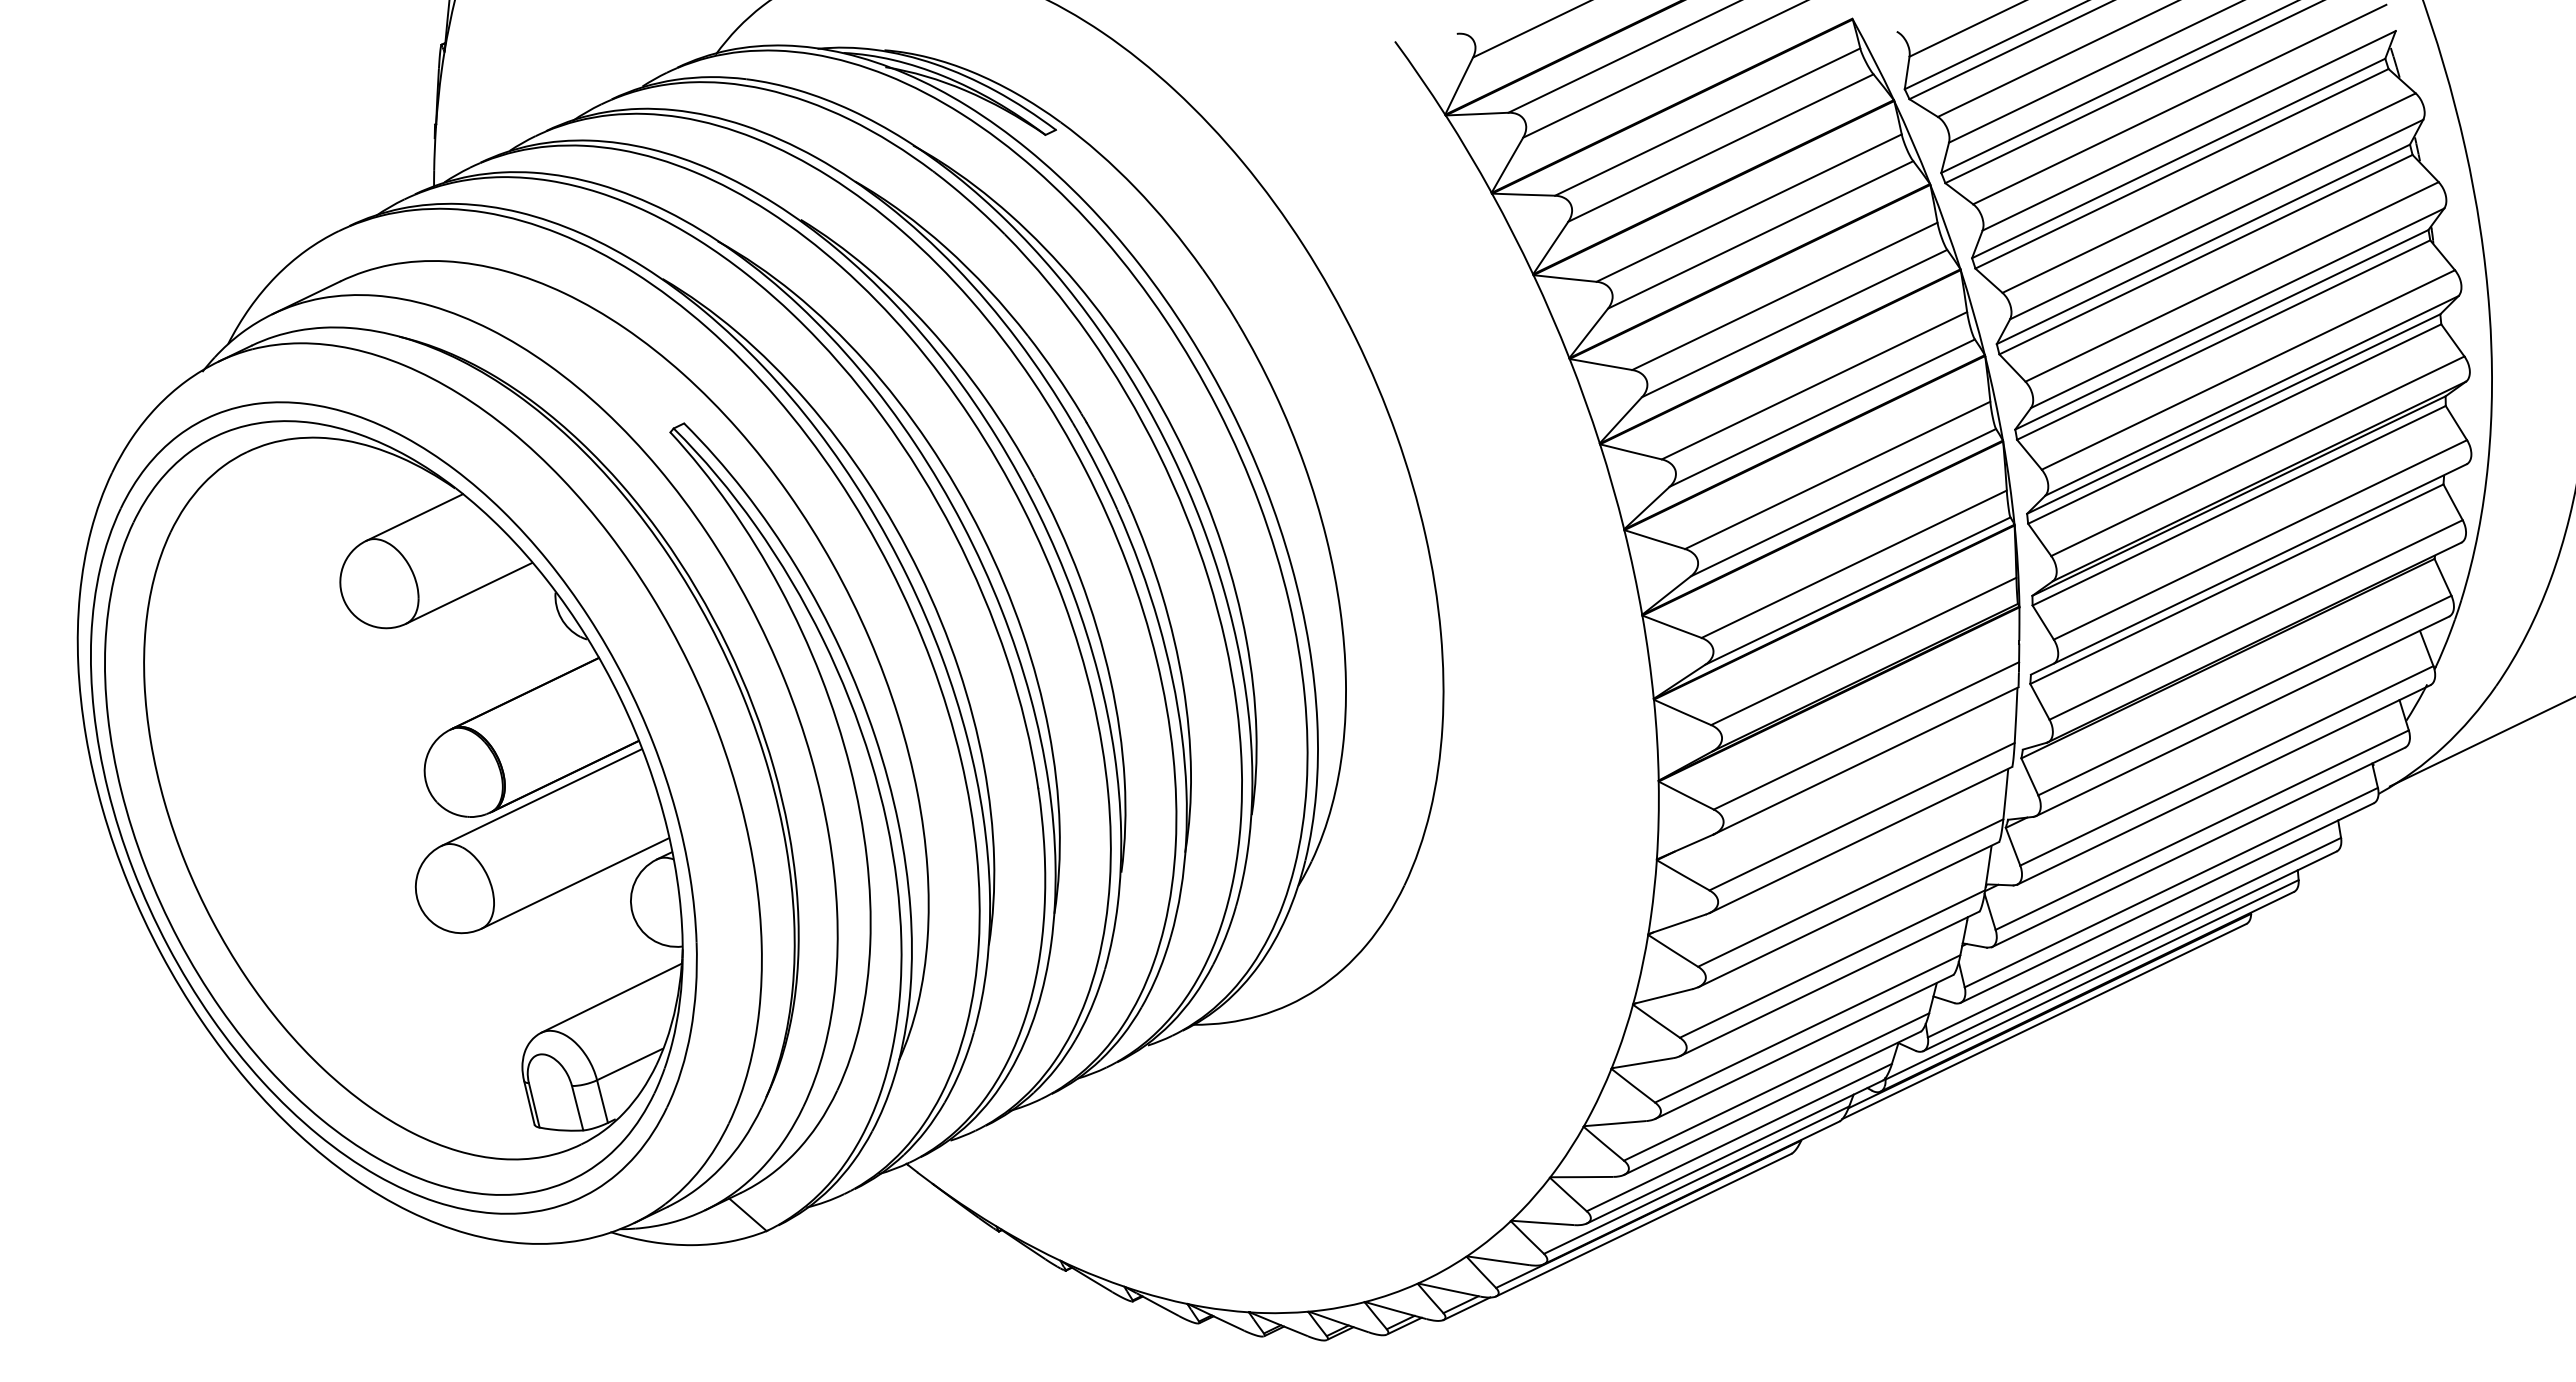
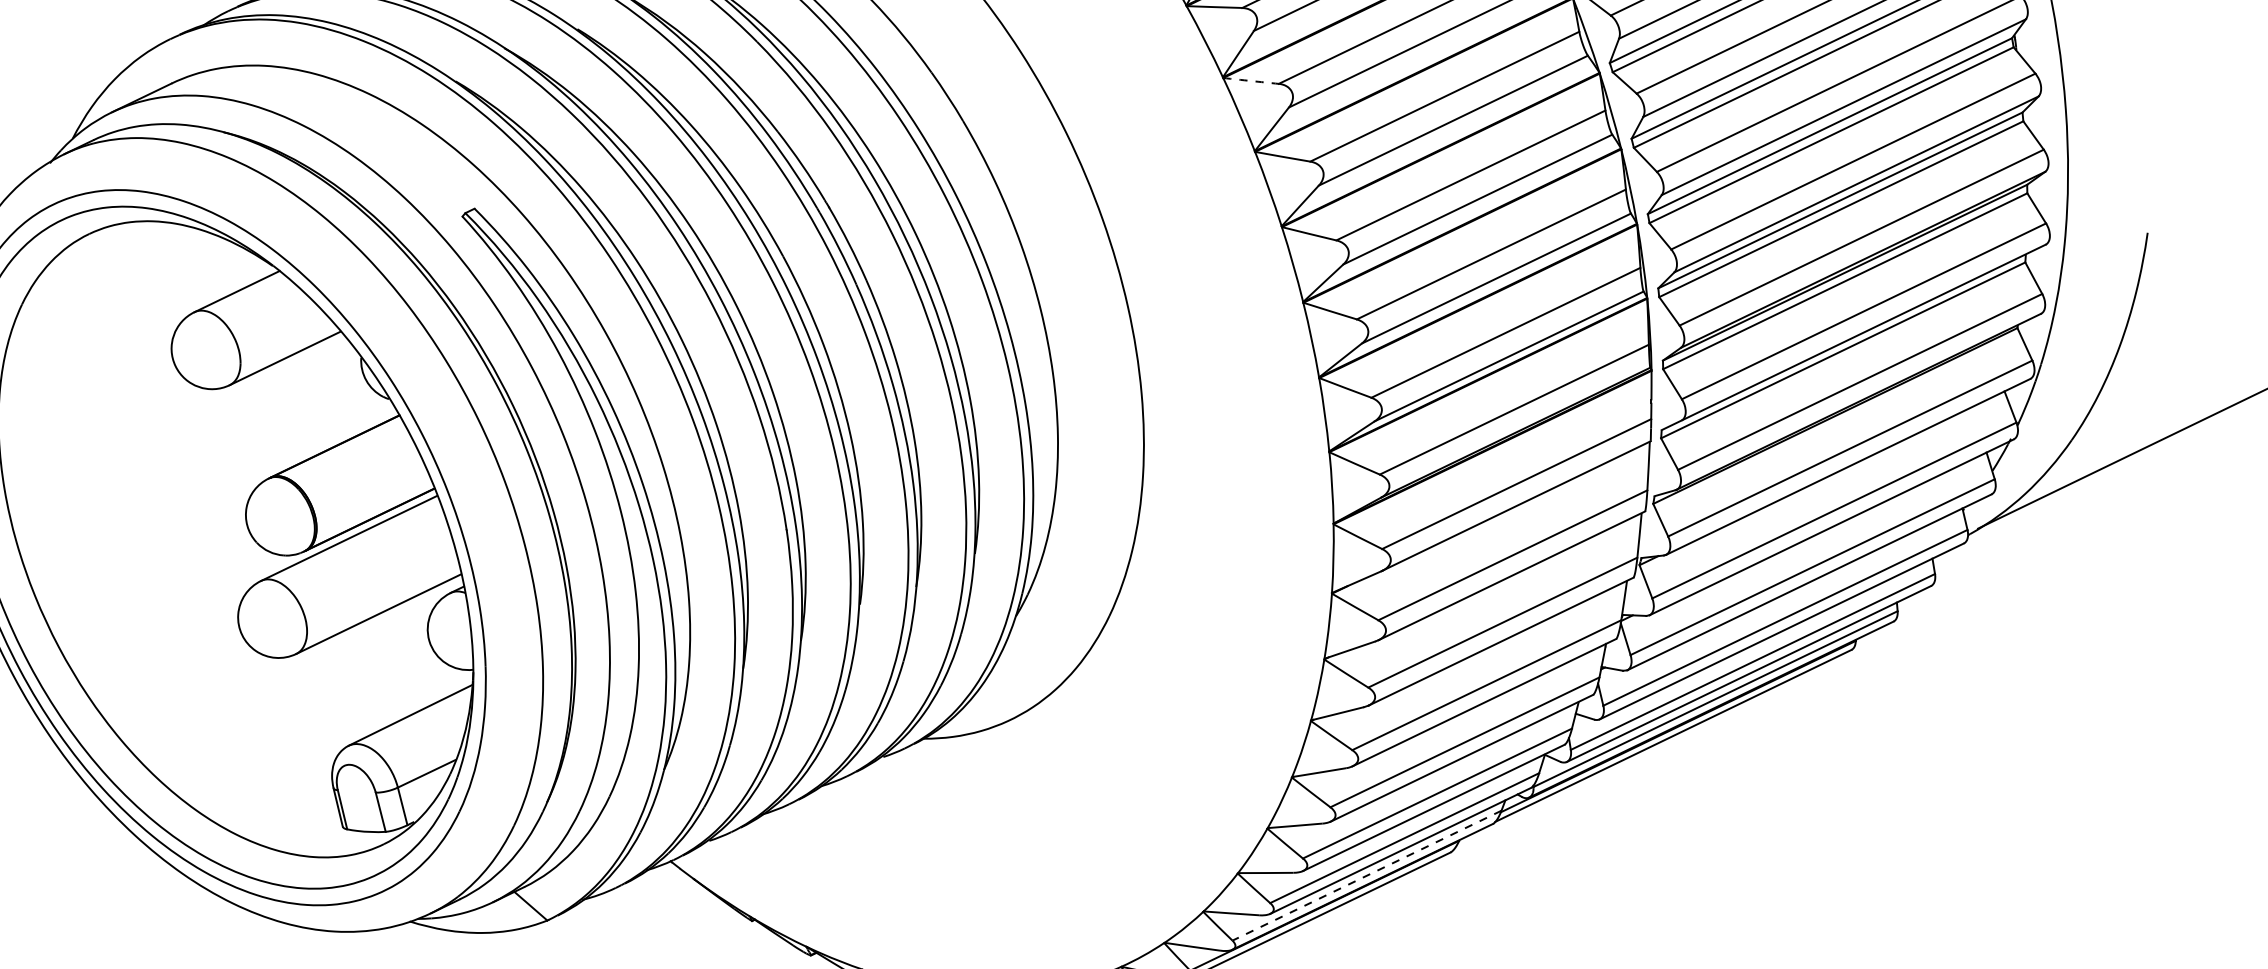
arc: (1565, 278) -> (1251, 80), solid -> dashed
line: (1696, 1180) -> (1366, 875), solid -> dashed

